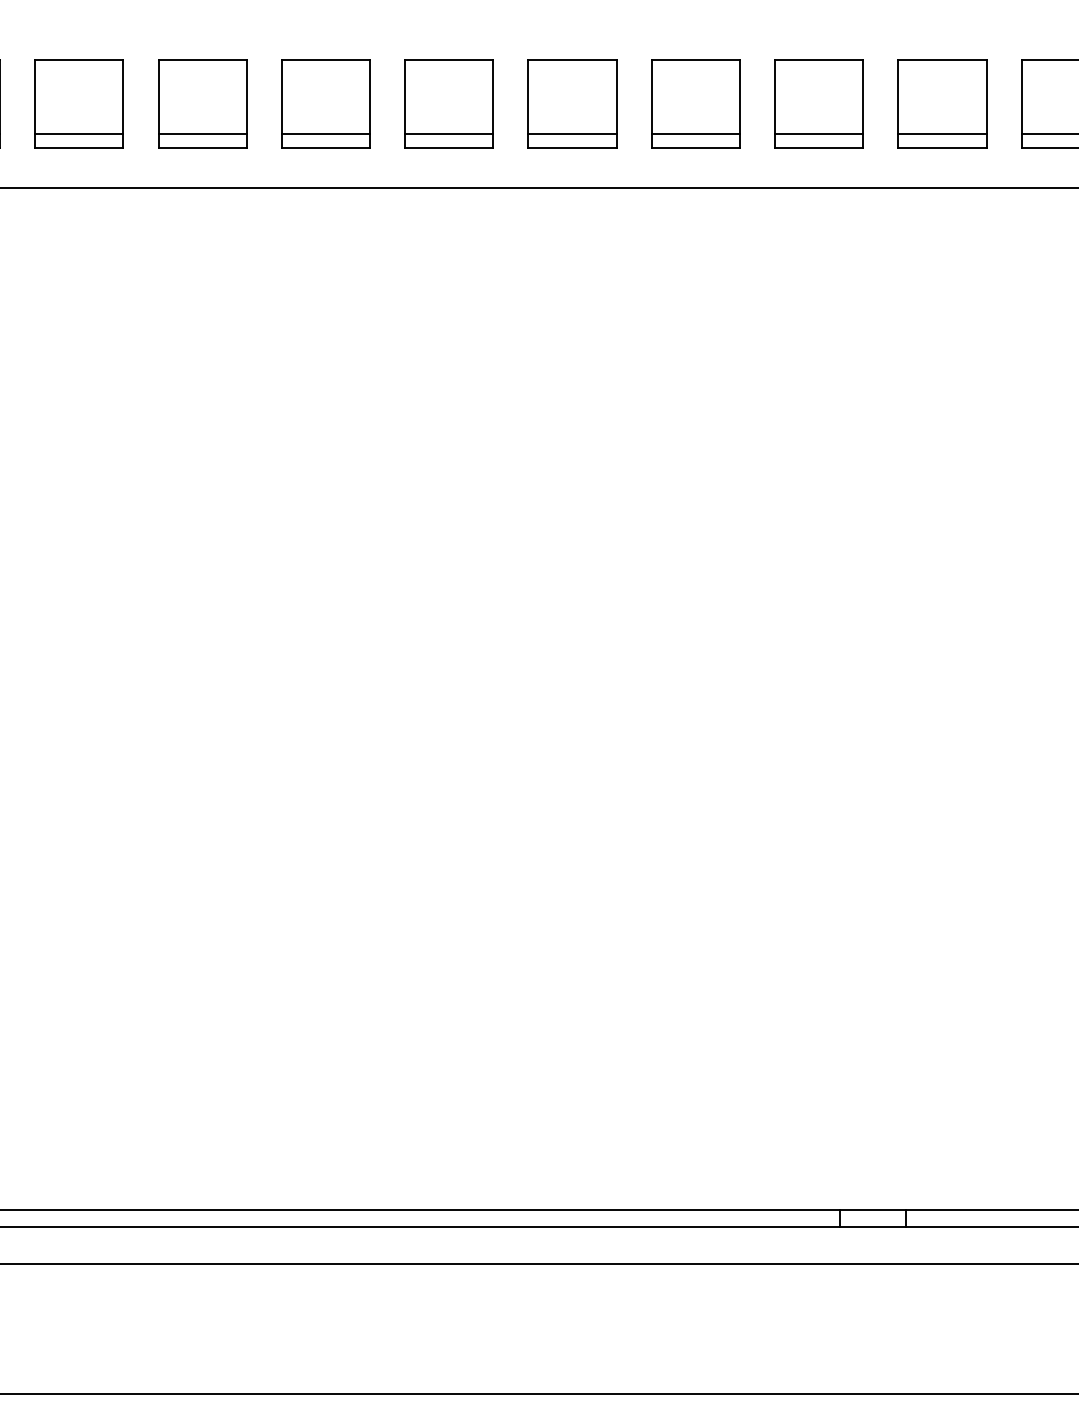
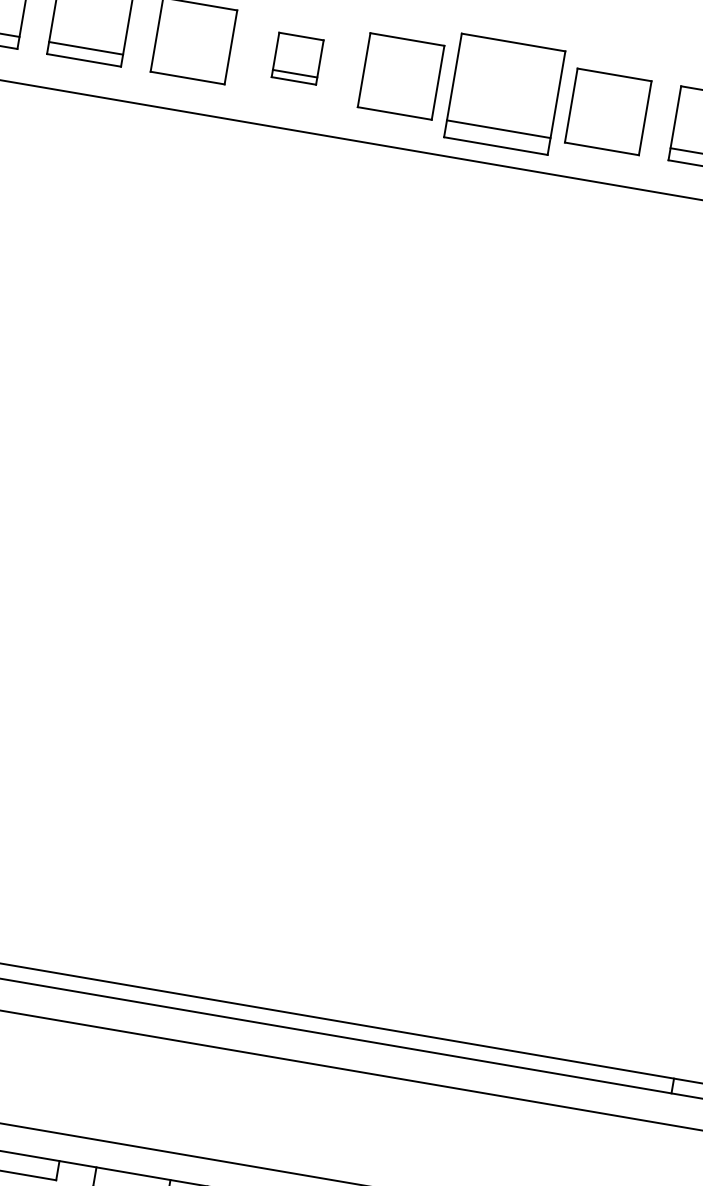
part: (202, 103) -> (297, 58), size x0.6
part: (448, 103) -> (504, 93), size x1.4
line: (79, 133) -> (189, 65), removed
line: (325, 133) -> (396, 101), removed
line: (572, 133) -> (604, 136), removed

